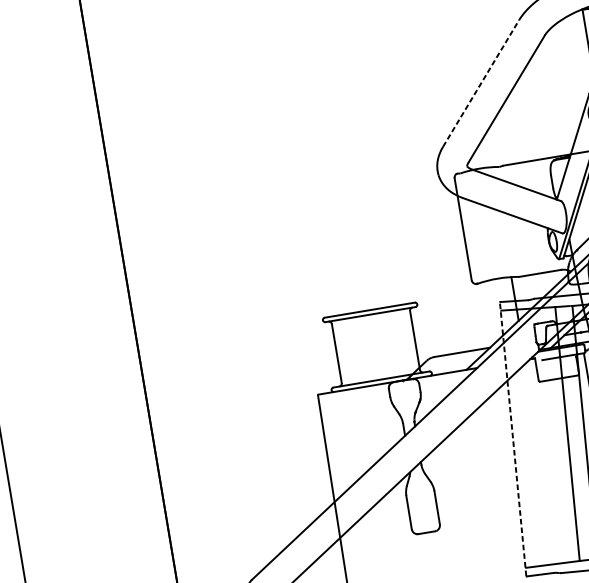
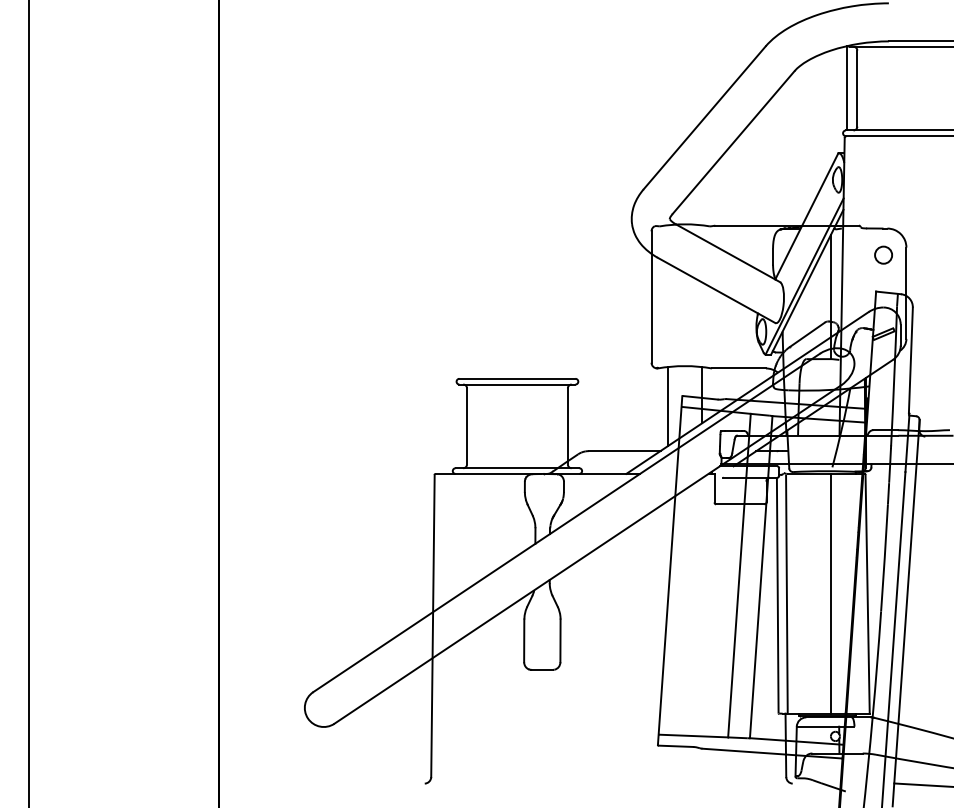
line: (480, 83) -> (704, 117), dashed -> solid
line: (489, 312) -> (667, 406), added
line: (513, 439) -> (670, 570), dashed -> solid

